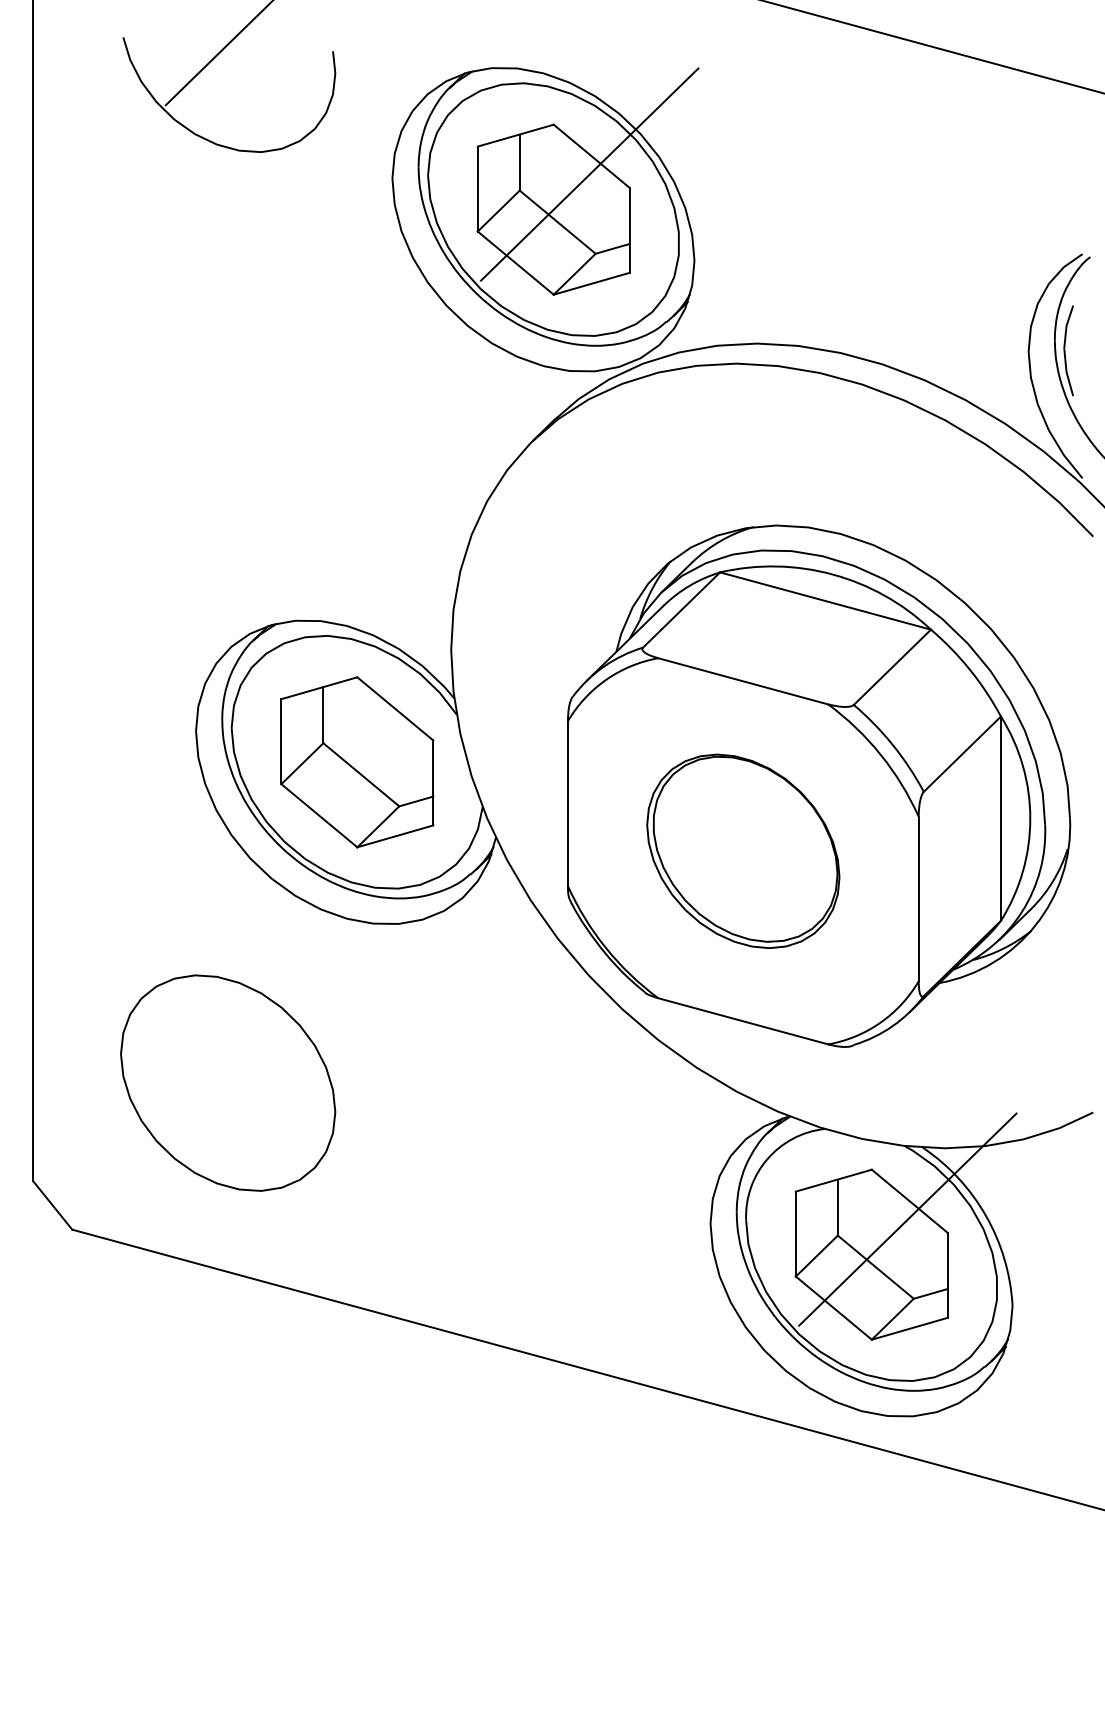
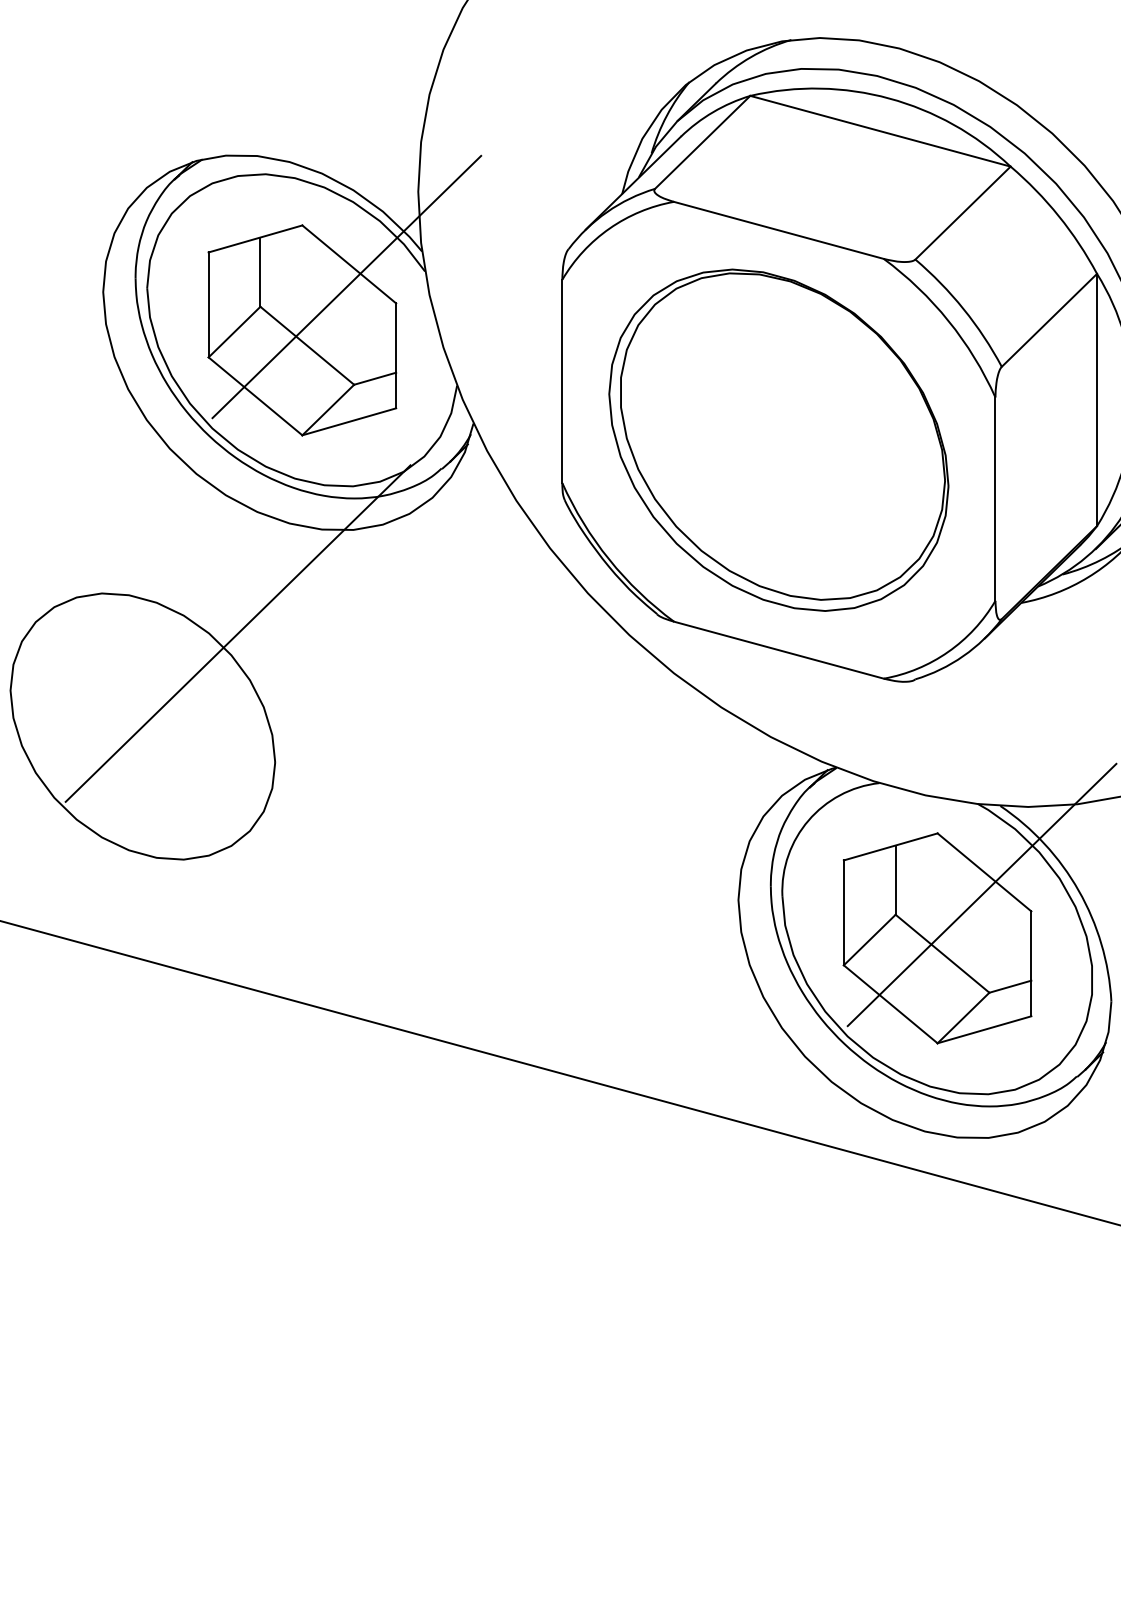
line: (393, 726) -> (347, 286), added
part: (743, 851) -> (779, 440), size x1.43
line: (305, 1007) -> (238, 633), added

